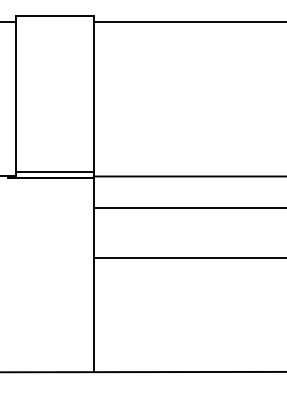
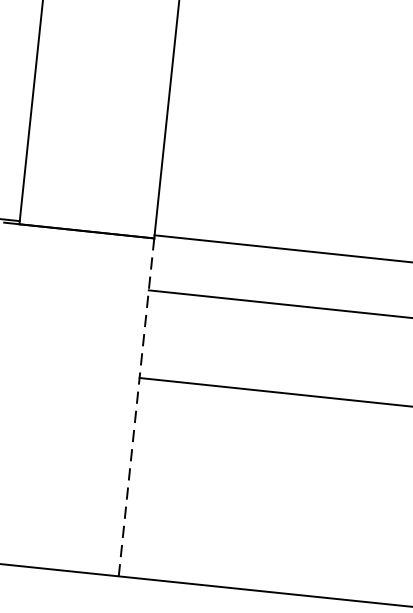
line: (54, 172) -> (86, 221), removed
line: (93, 275) -> (135, 407), solid -> dashed

